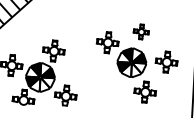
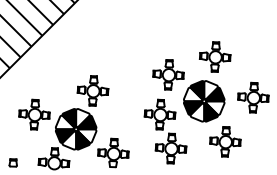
part: (140, 31) -> (214, 56), size x1.43
fill: (135, 70) -> (210, 112), added
part: (103, 82) -> (165, 131), added
fill: (44, 85) -> (82, 140), added

